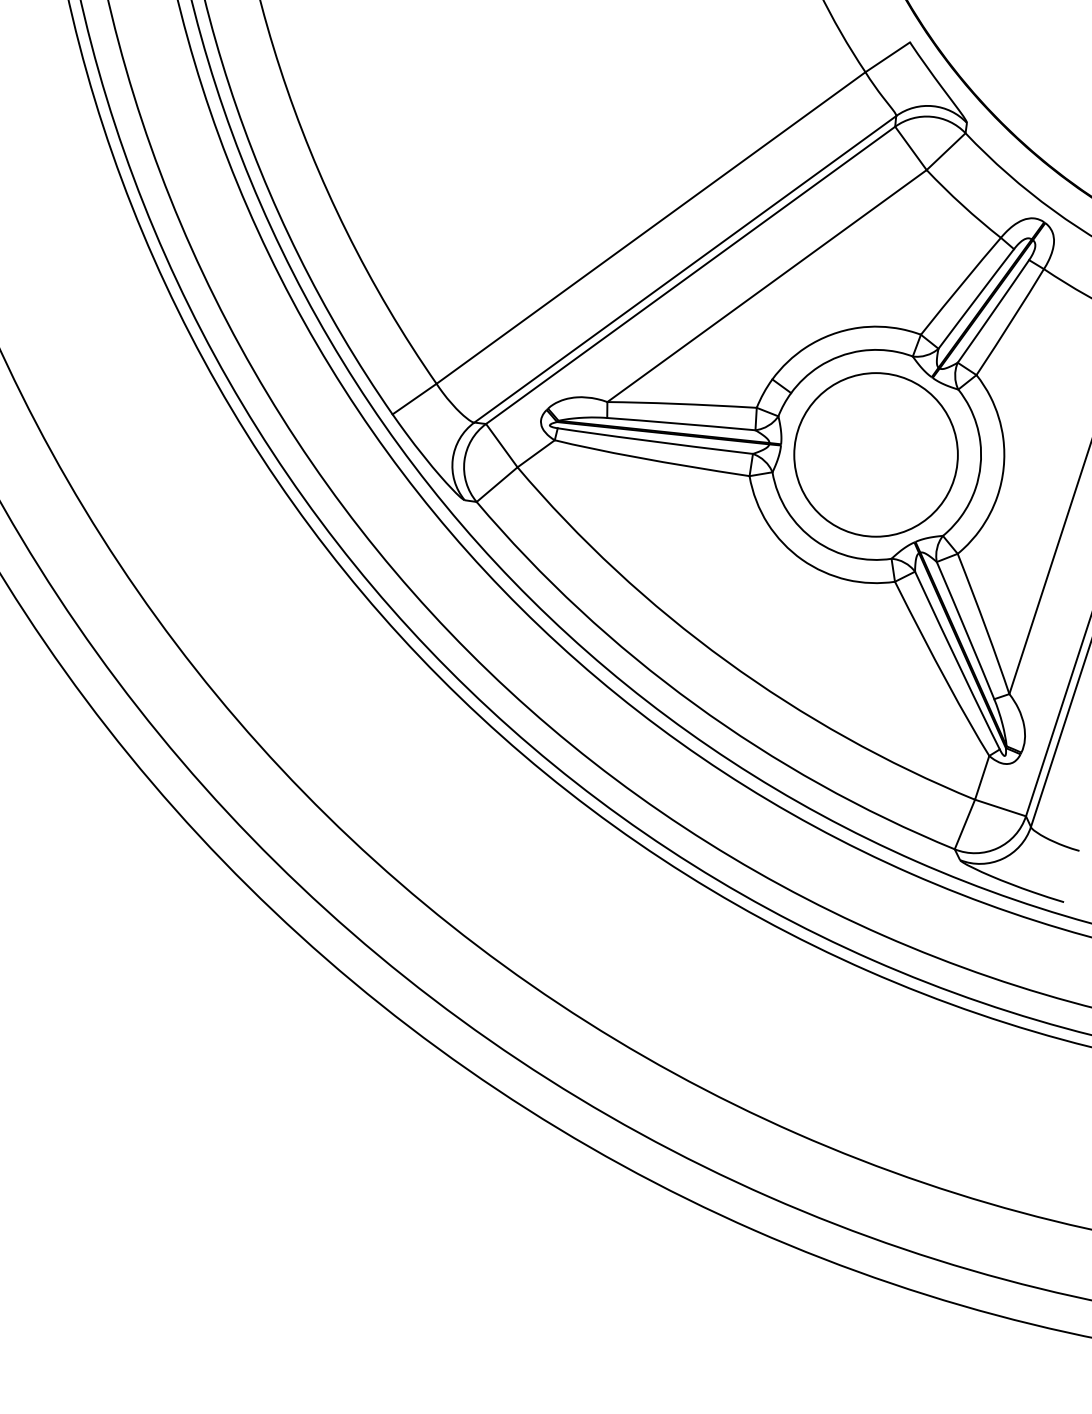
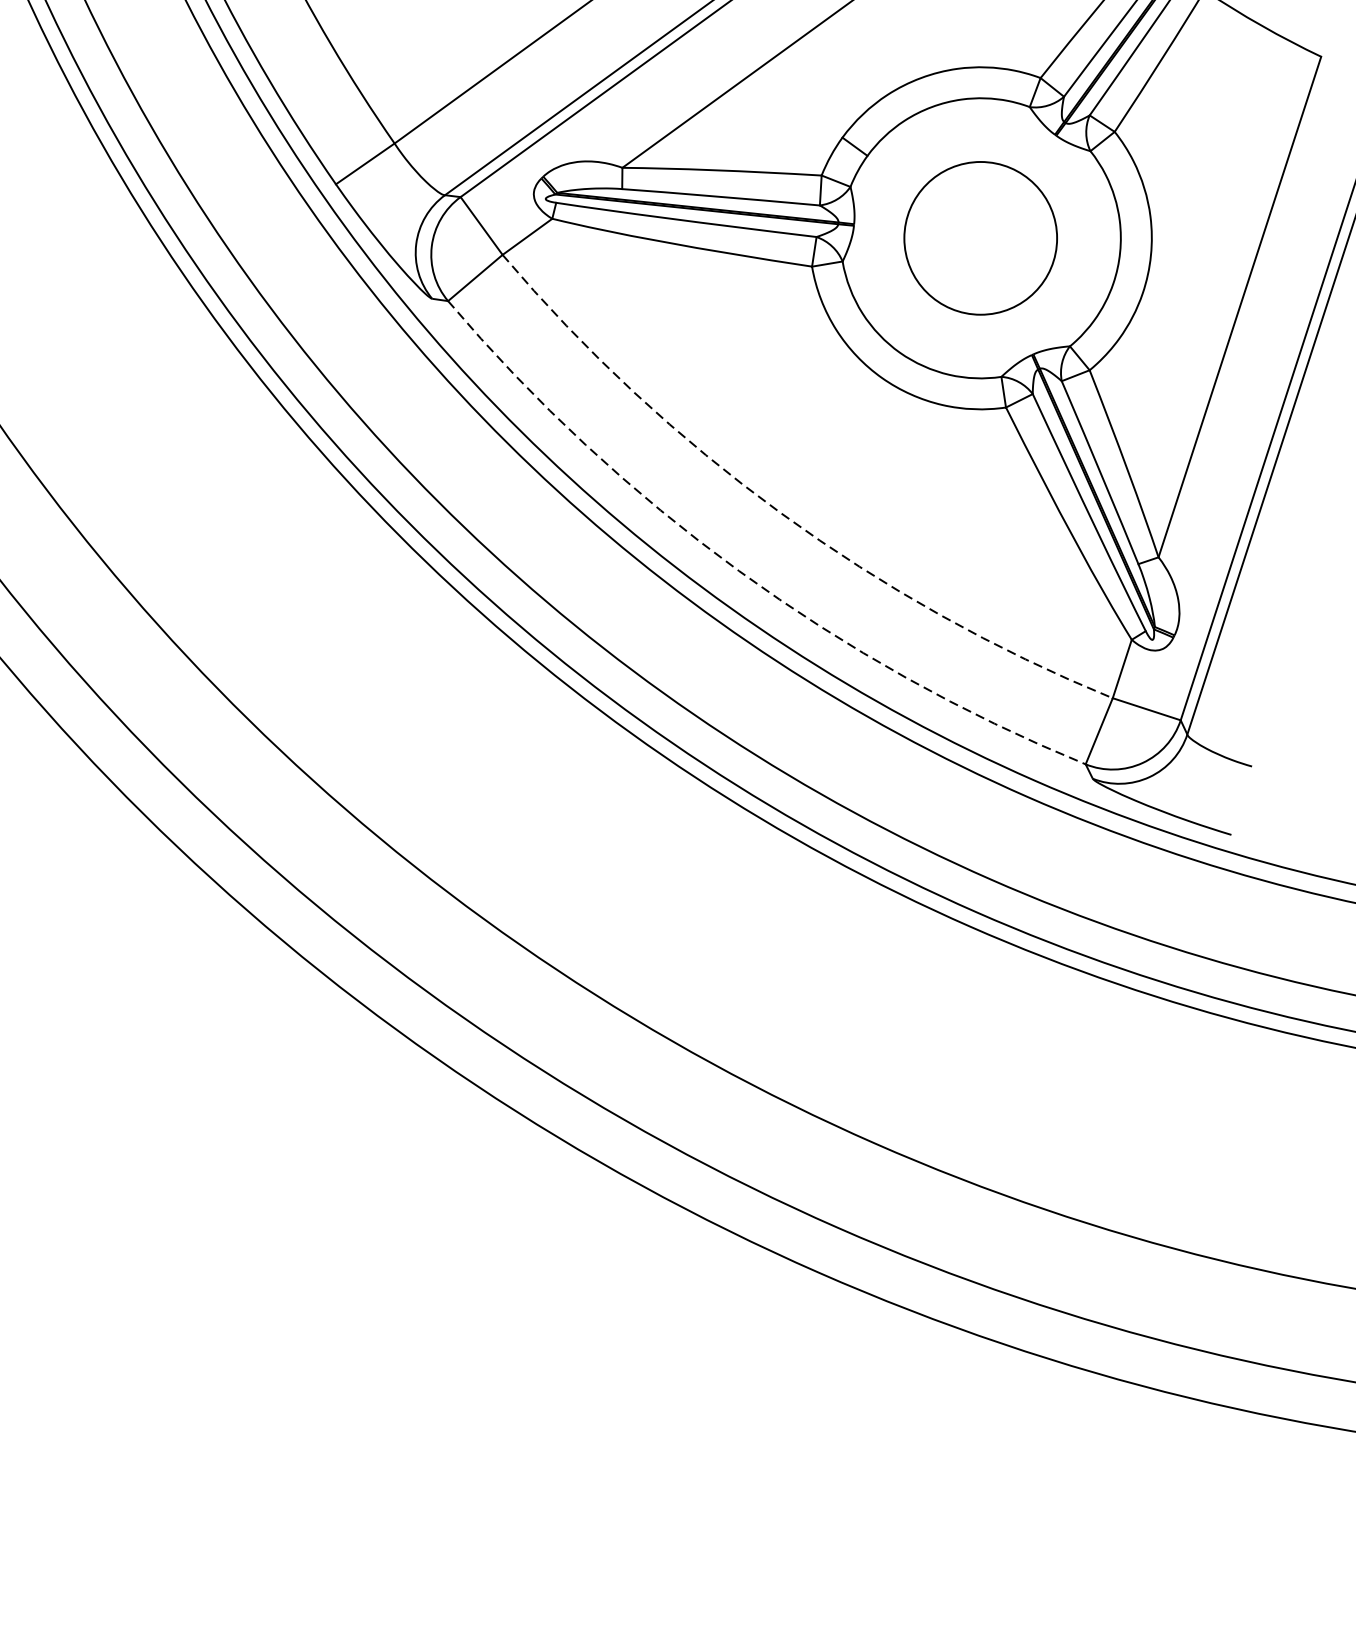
circle: (875, 454) -> (980, 237), size x0.7
arc: (726, 661) -> (781, 513), solid -> dashed
arc: (694, 704) -> (738, 571), solid -> dashed

